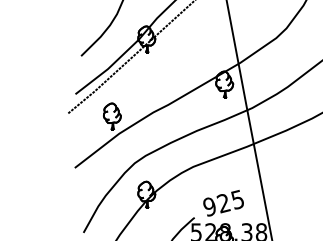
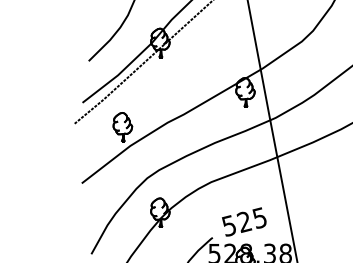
text: (209, 206) -> (228, 225), 925 -> 525

